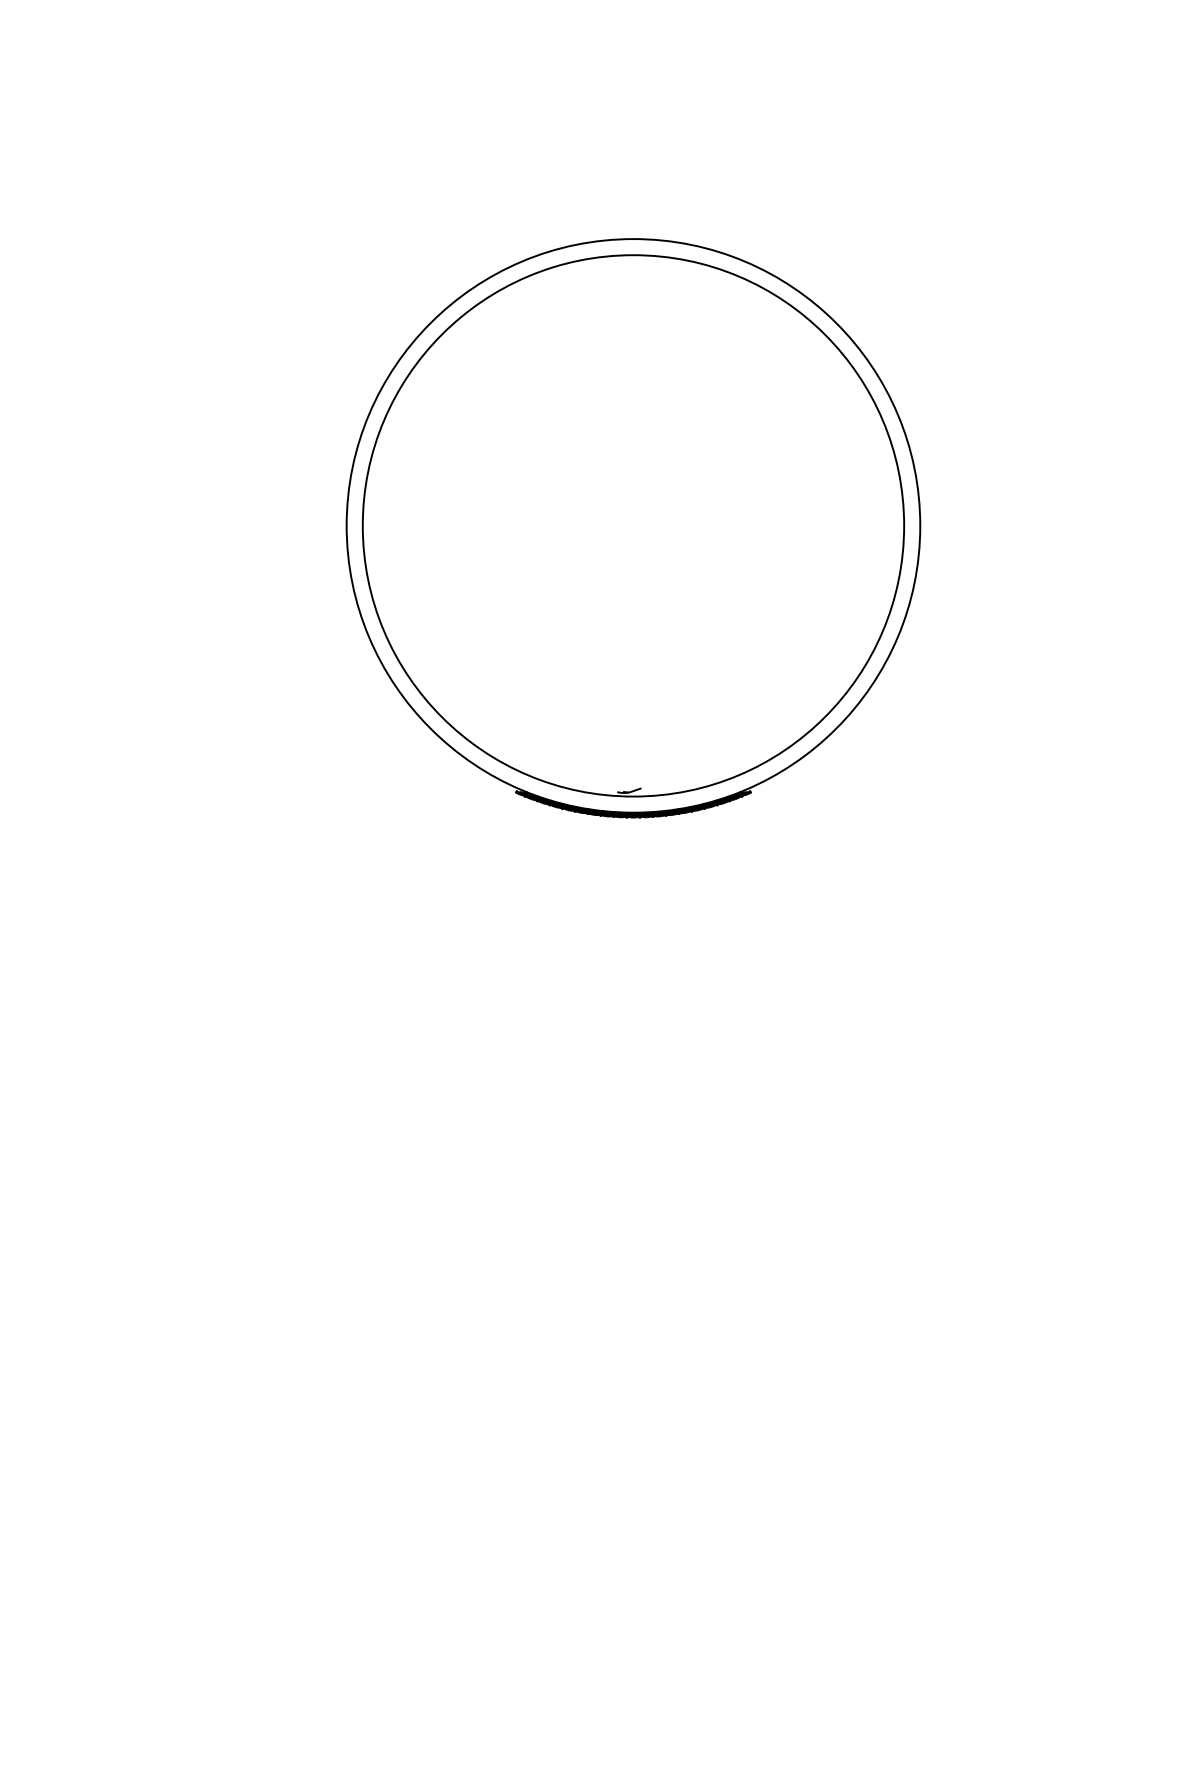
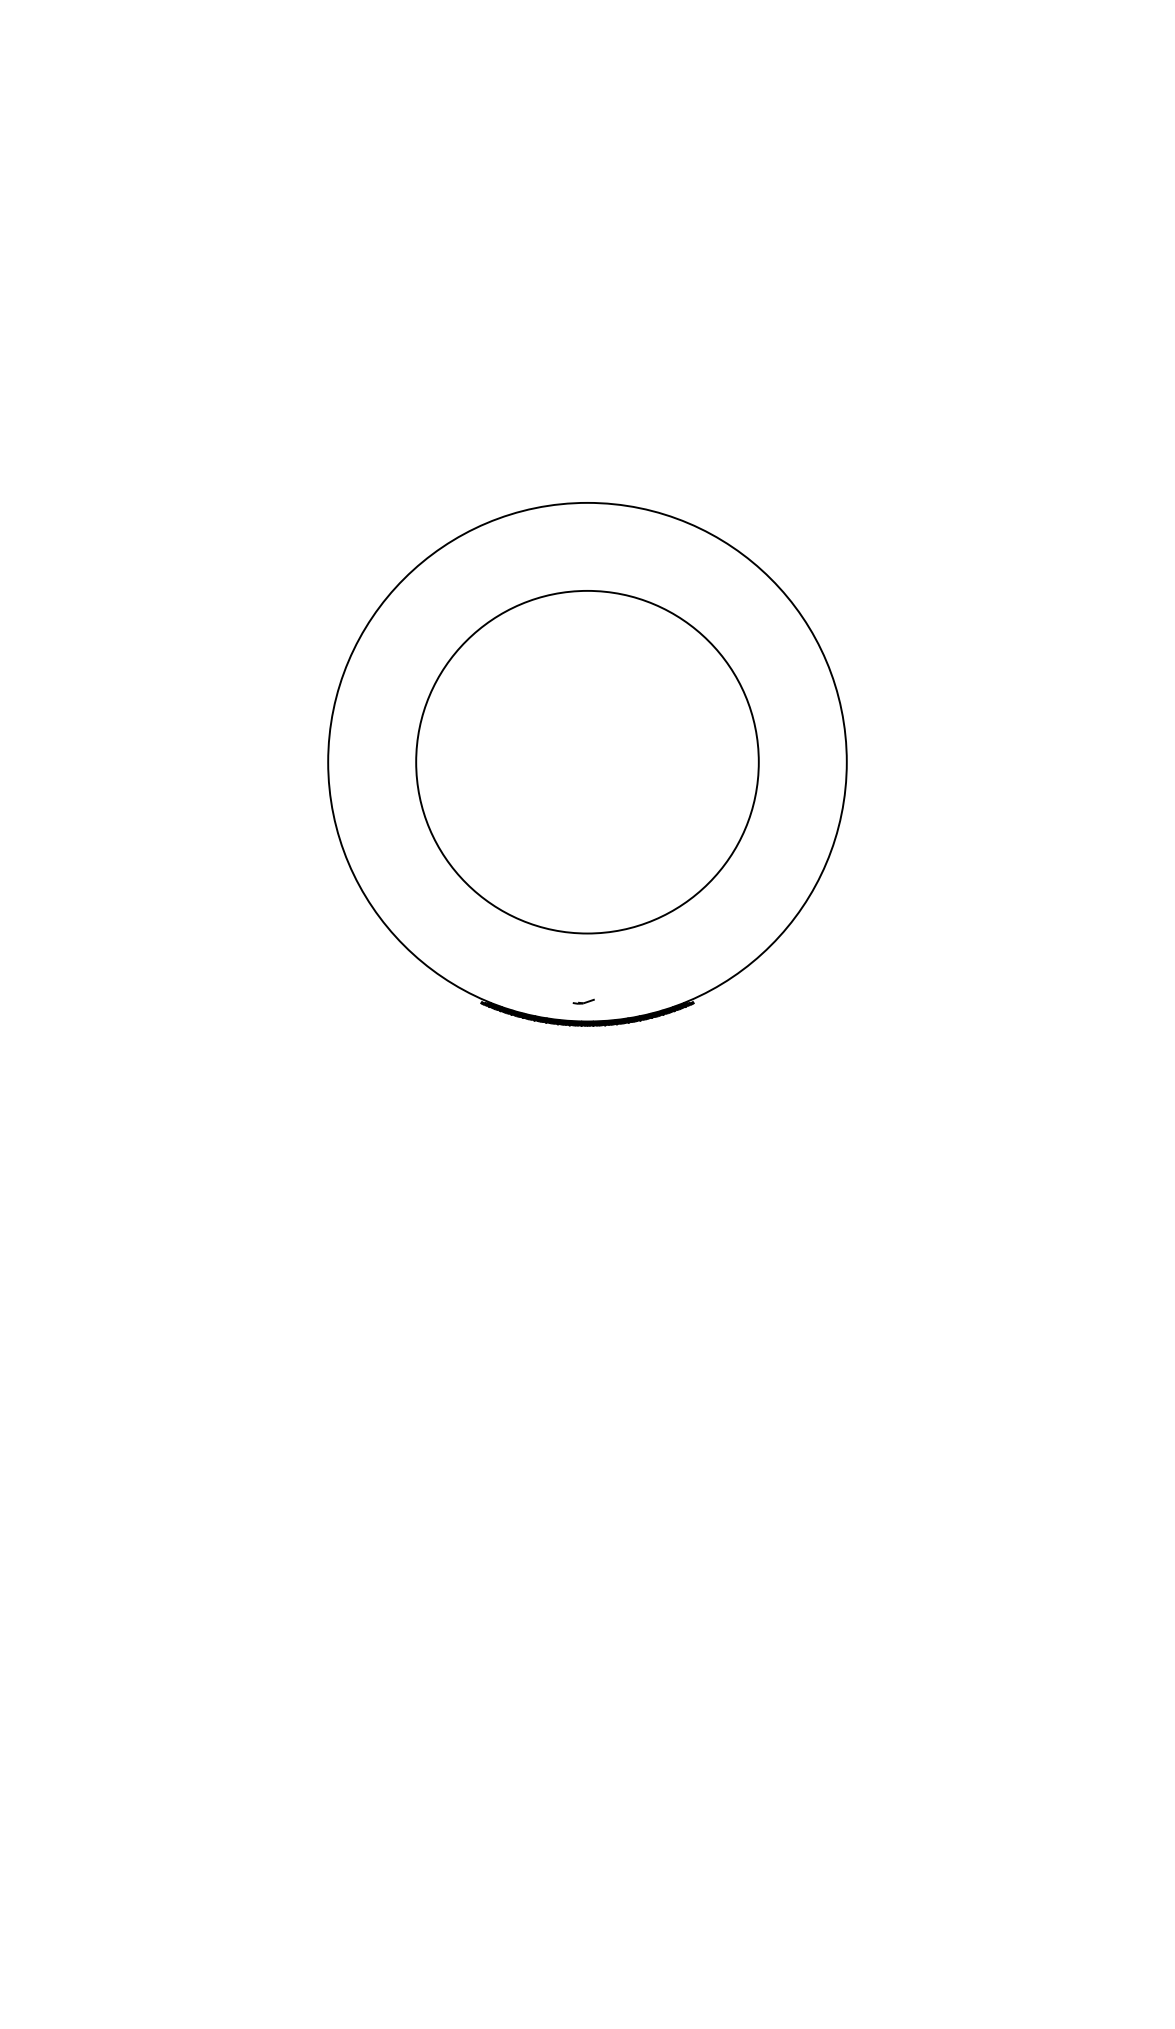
circle: (633, 525) -> (587, 761), size x0.7

